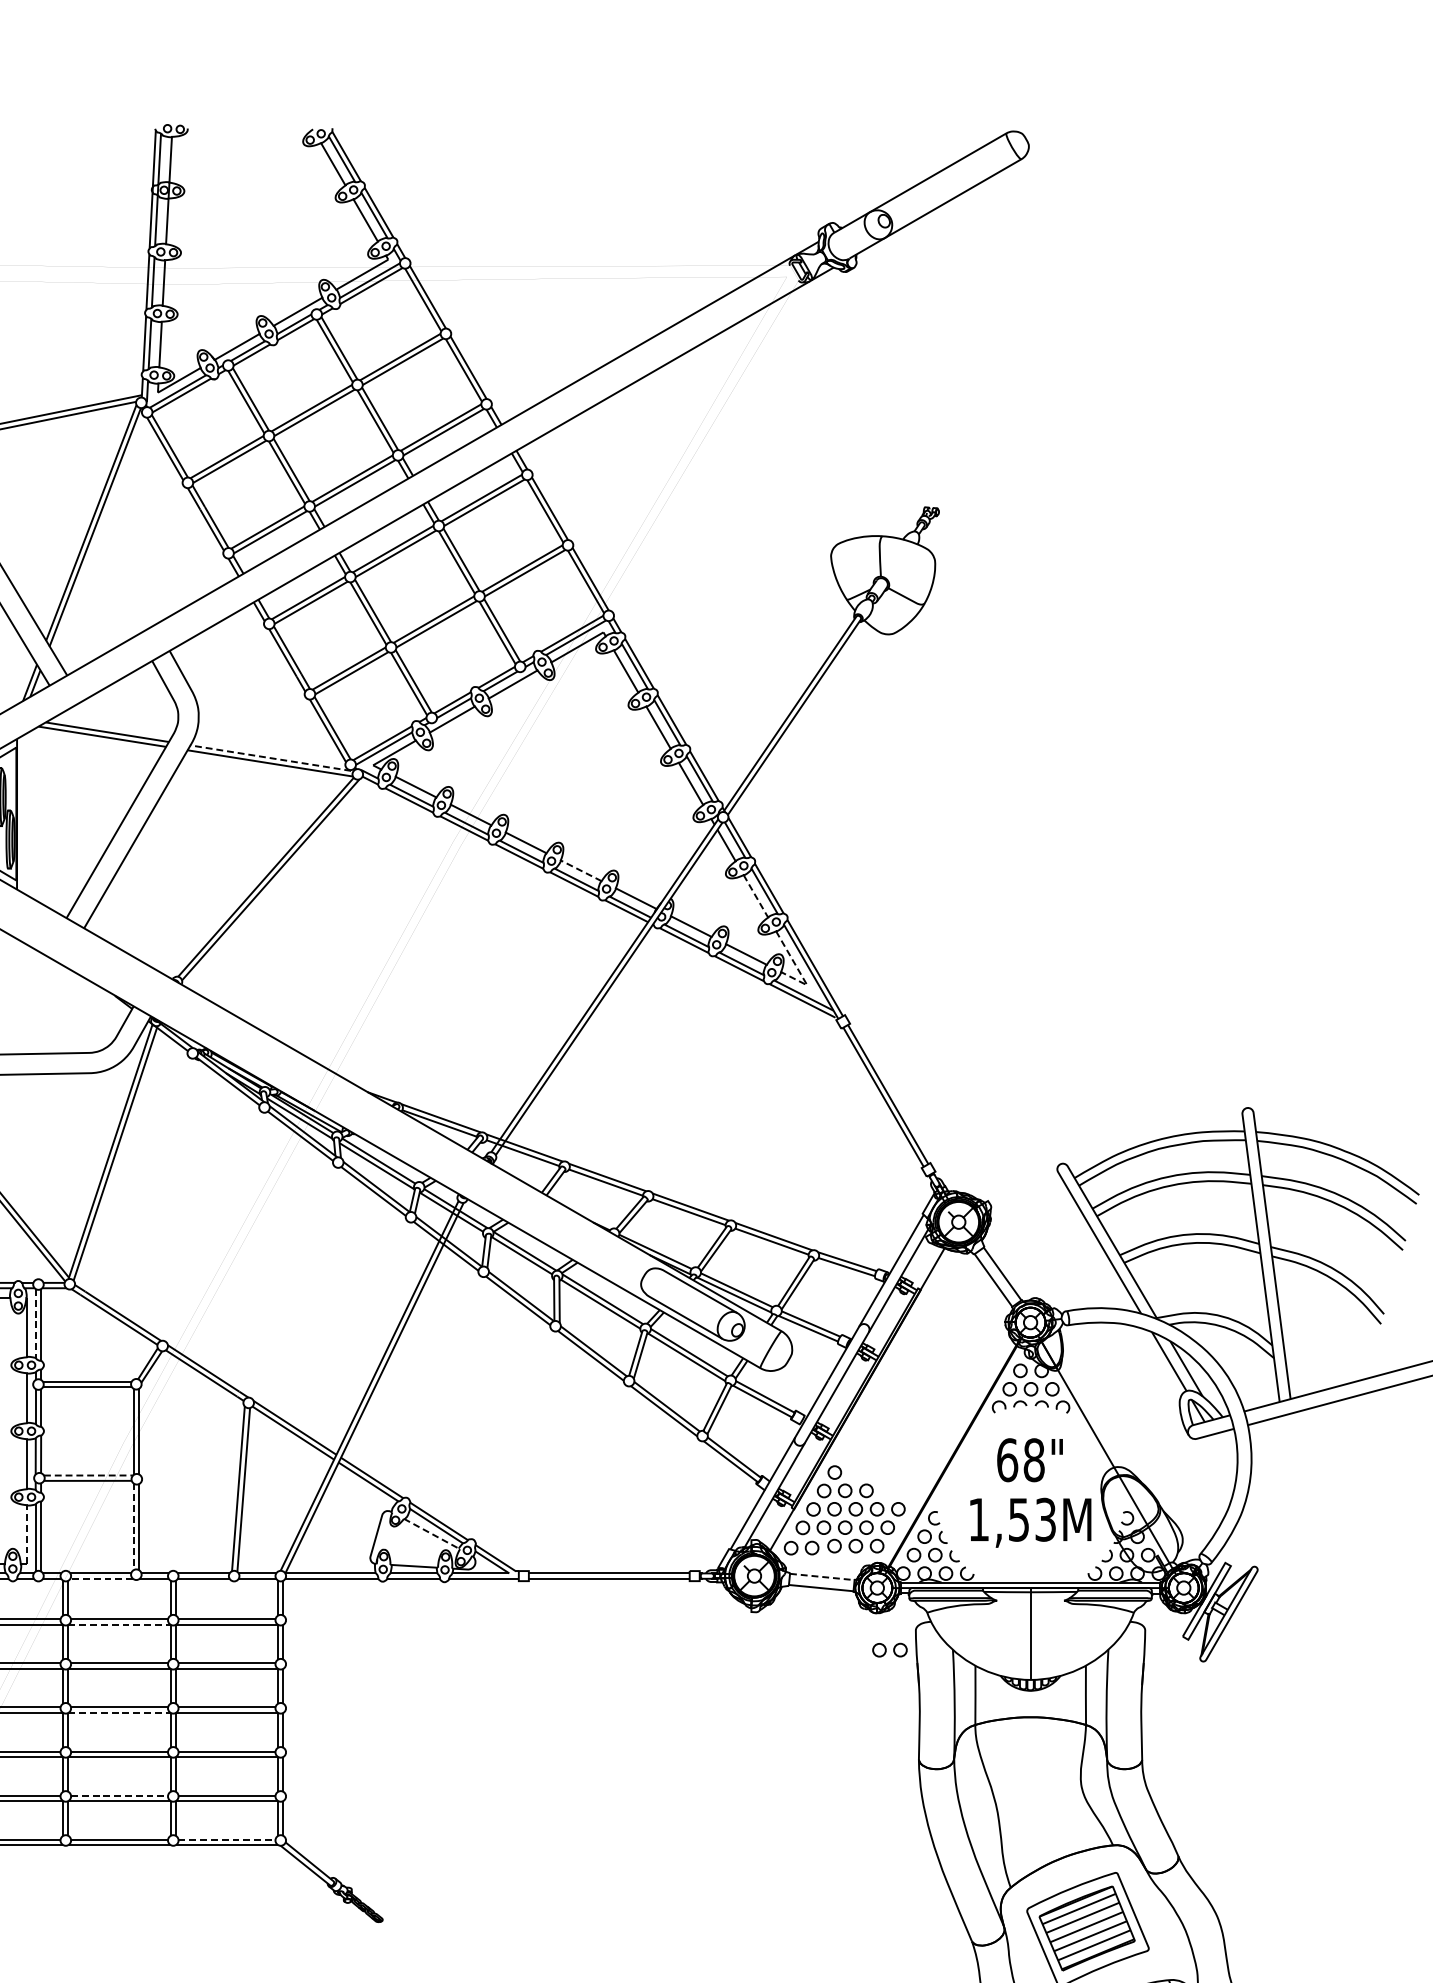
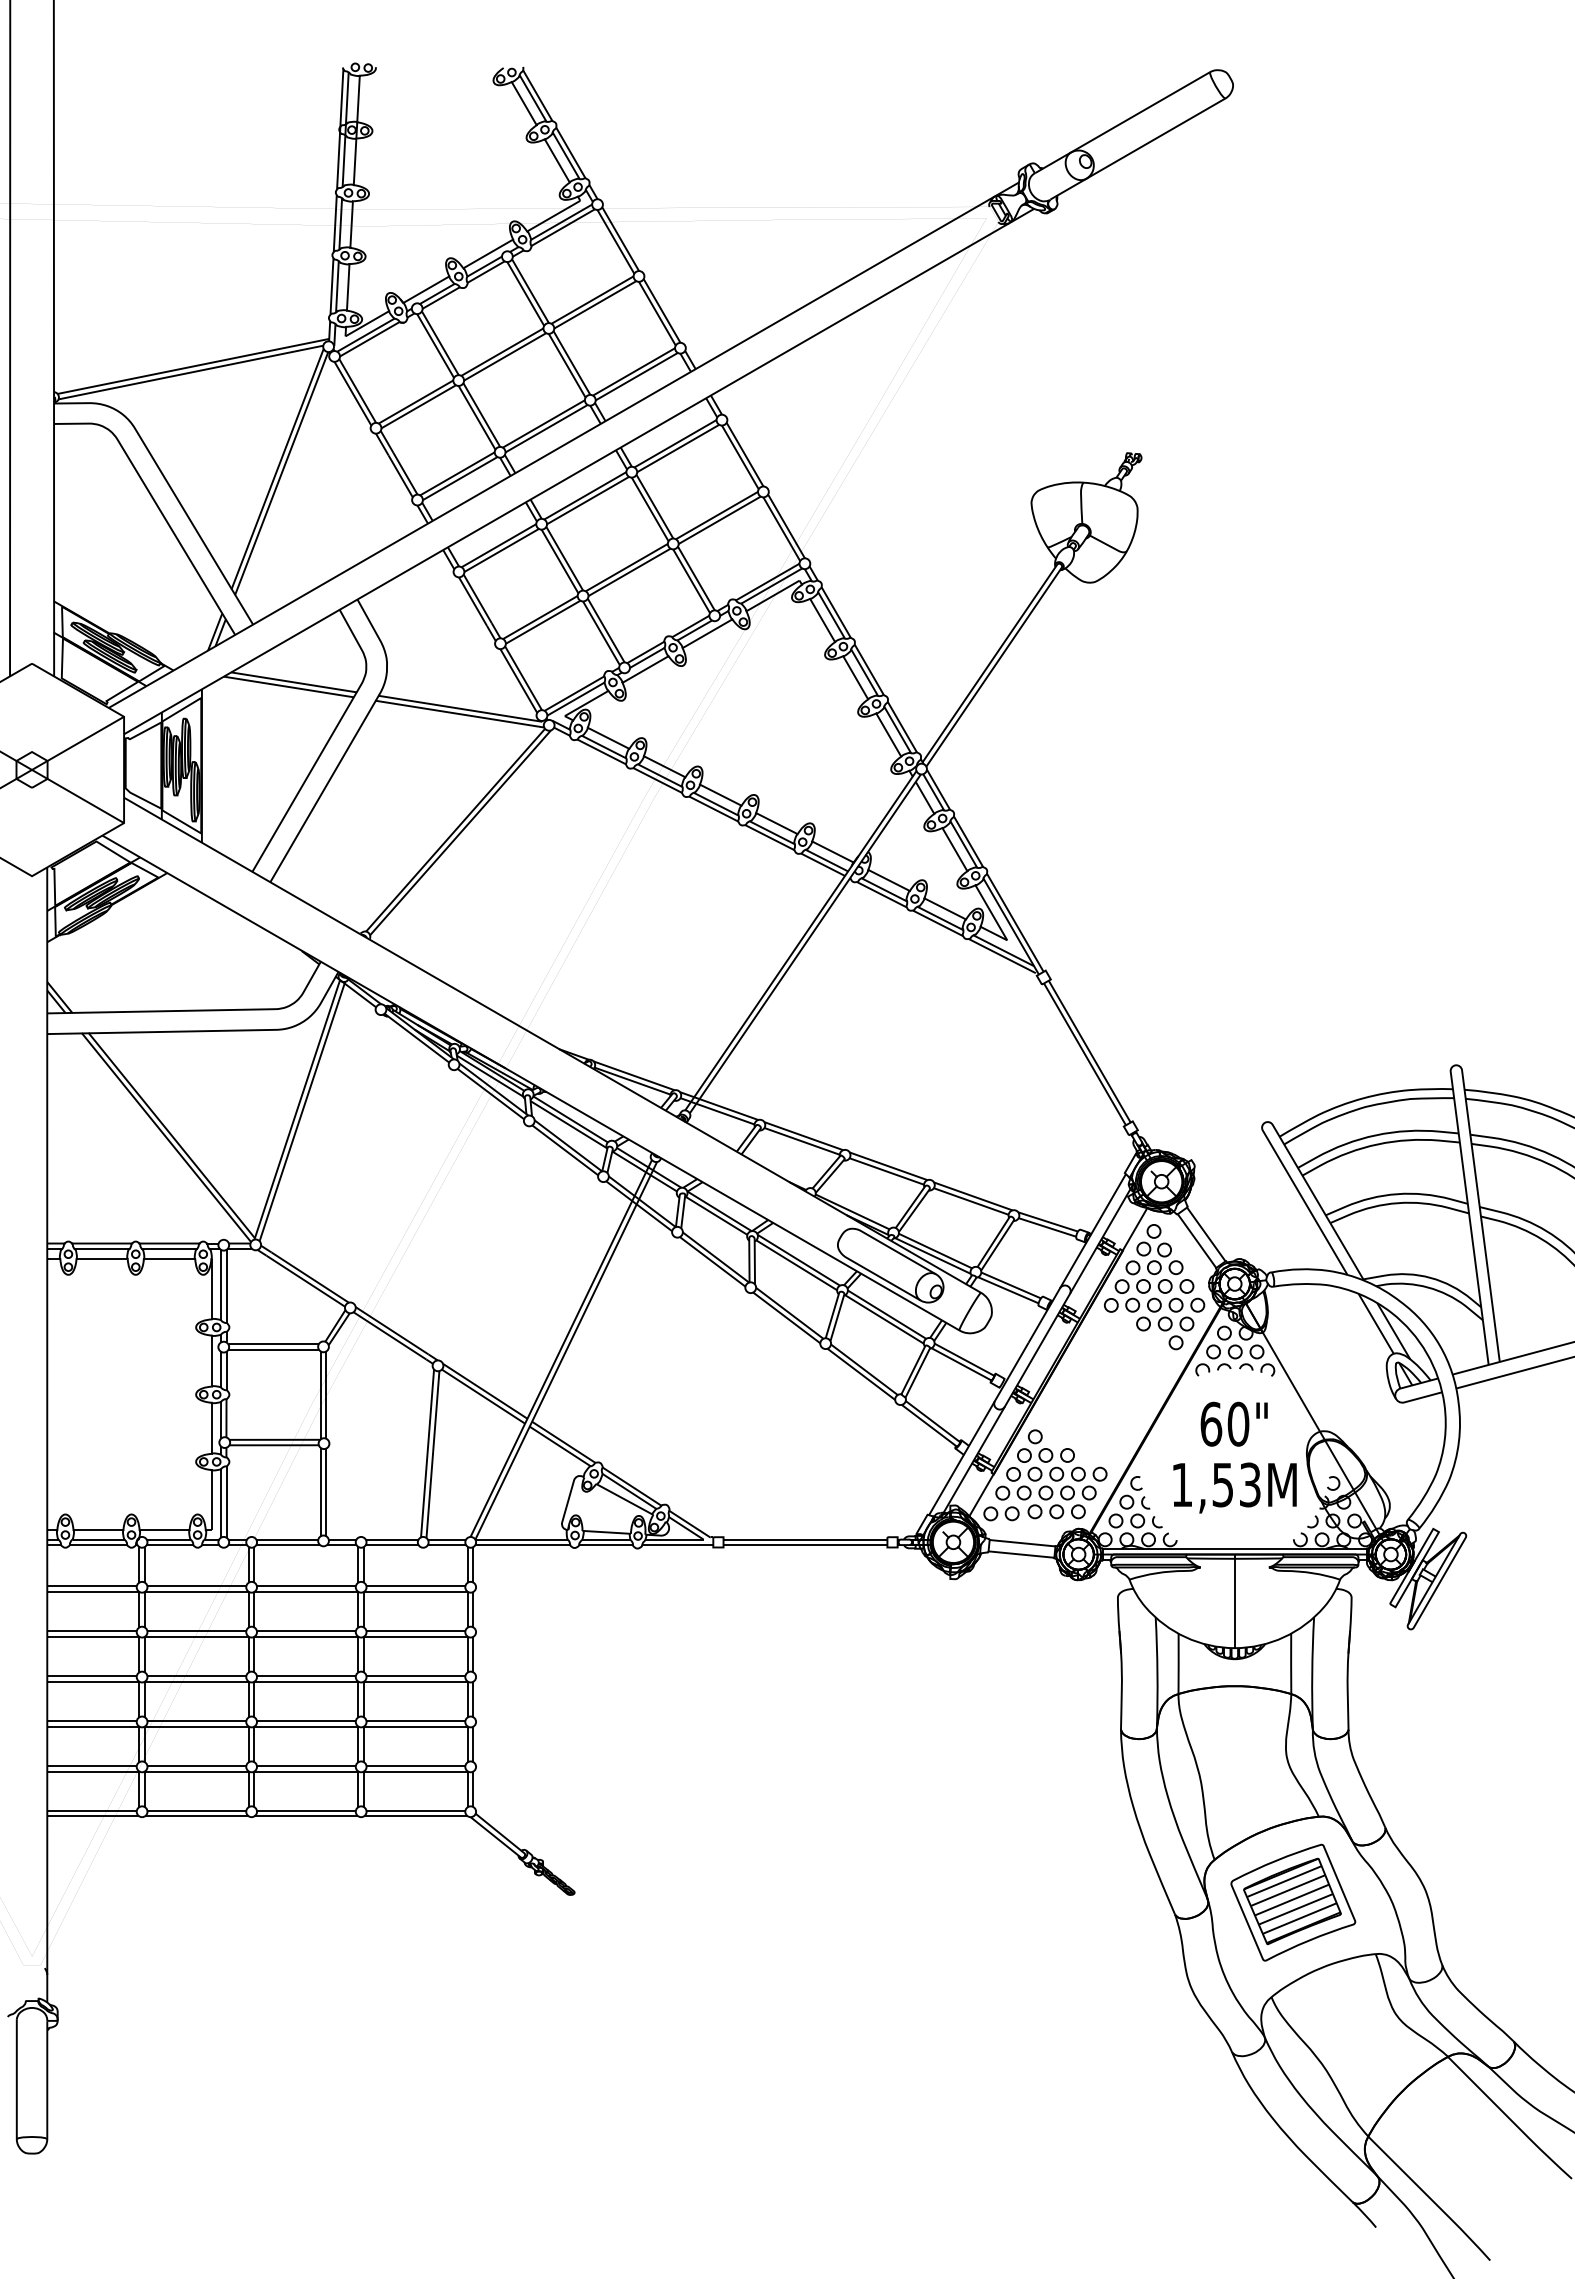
line: (269, 757) -> (459, 708), dashed -> solid
line: (580, 870) -> (776, 823), dashed -> solid
line: (756, 897) -> (955, 850), dashed -> solid
line: (799, 971) -> (999, 926), dashed -> solid
line: (36, 1324) -> (221, 1285), dashed -> solid
part: (951, 1326) -> (1154, 1287), added
text: (1034, 1460) -> (1238, 1424), 68" -> 60"
line: (89, 1475) -> (275, 1439), dashed -> solid
line: (133, 1527) -> (320, 1492), dashed -> solid
line: (431, 1534) -> (624, 1499), dashed -> solid
line: (26, 1535) -> (211, 1500), dashed -> solid
line: (823, 1577) -> (1023, 1543), dashed -> solid
line: (101, 1579) -> (288, 1545), dashed -> solid
line: (119, 1624) -> (306, 1591), dashed -> solid
part: (889, 1649) -> (1091, 1617), removed
line: (119, 1712) -> (306, 1681), dashed -> solid
line: (119, 1796) -> (306, 1766), dashed -> solid
line: (227, 1839) -> (416, 1810), dashed -> solid

